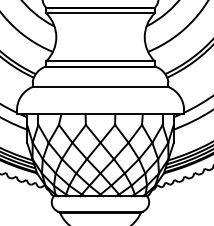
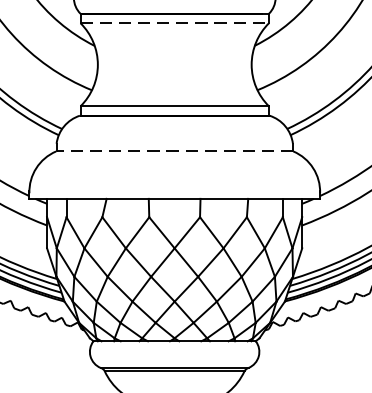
line: (101, 13) -> (176, 23), solid -> dashed
line: (100, 87) -> (174, 152), solid -> dashed

